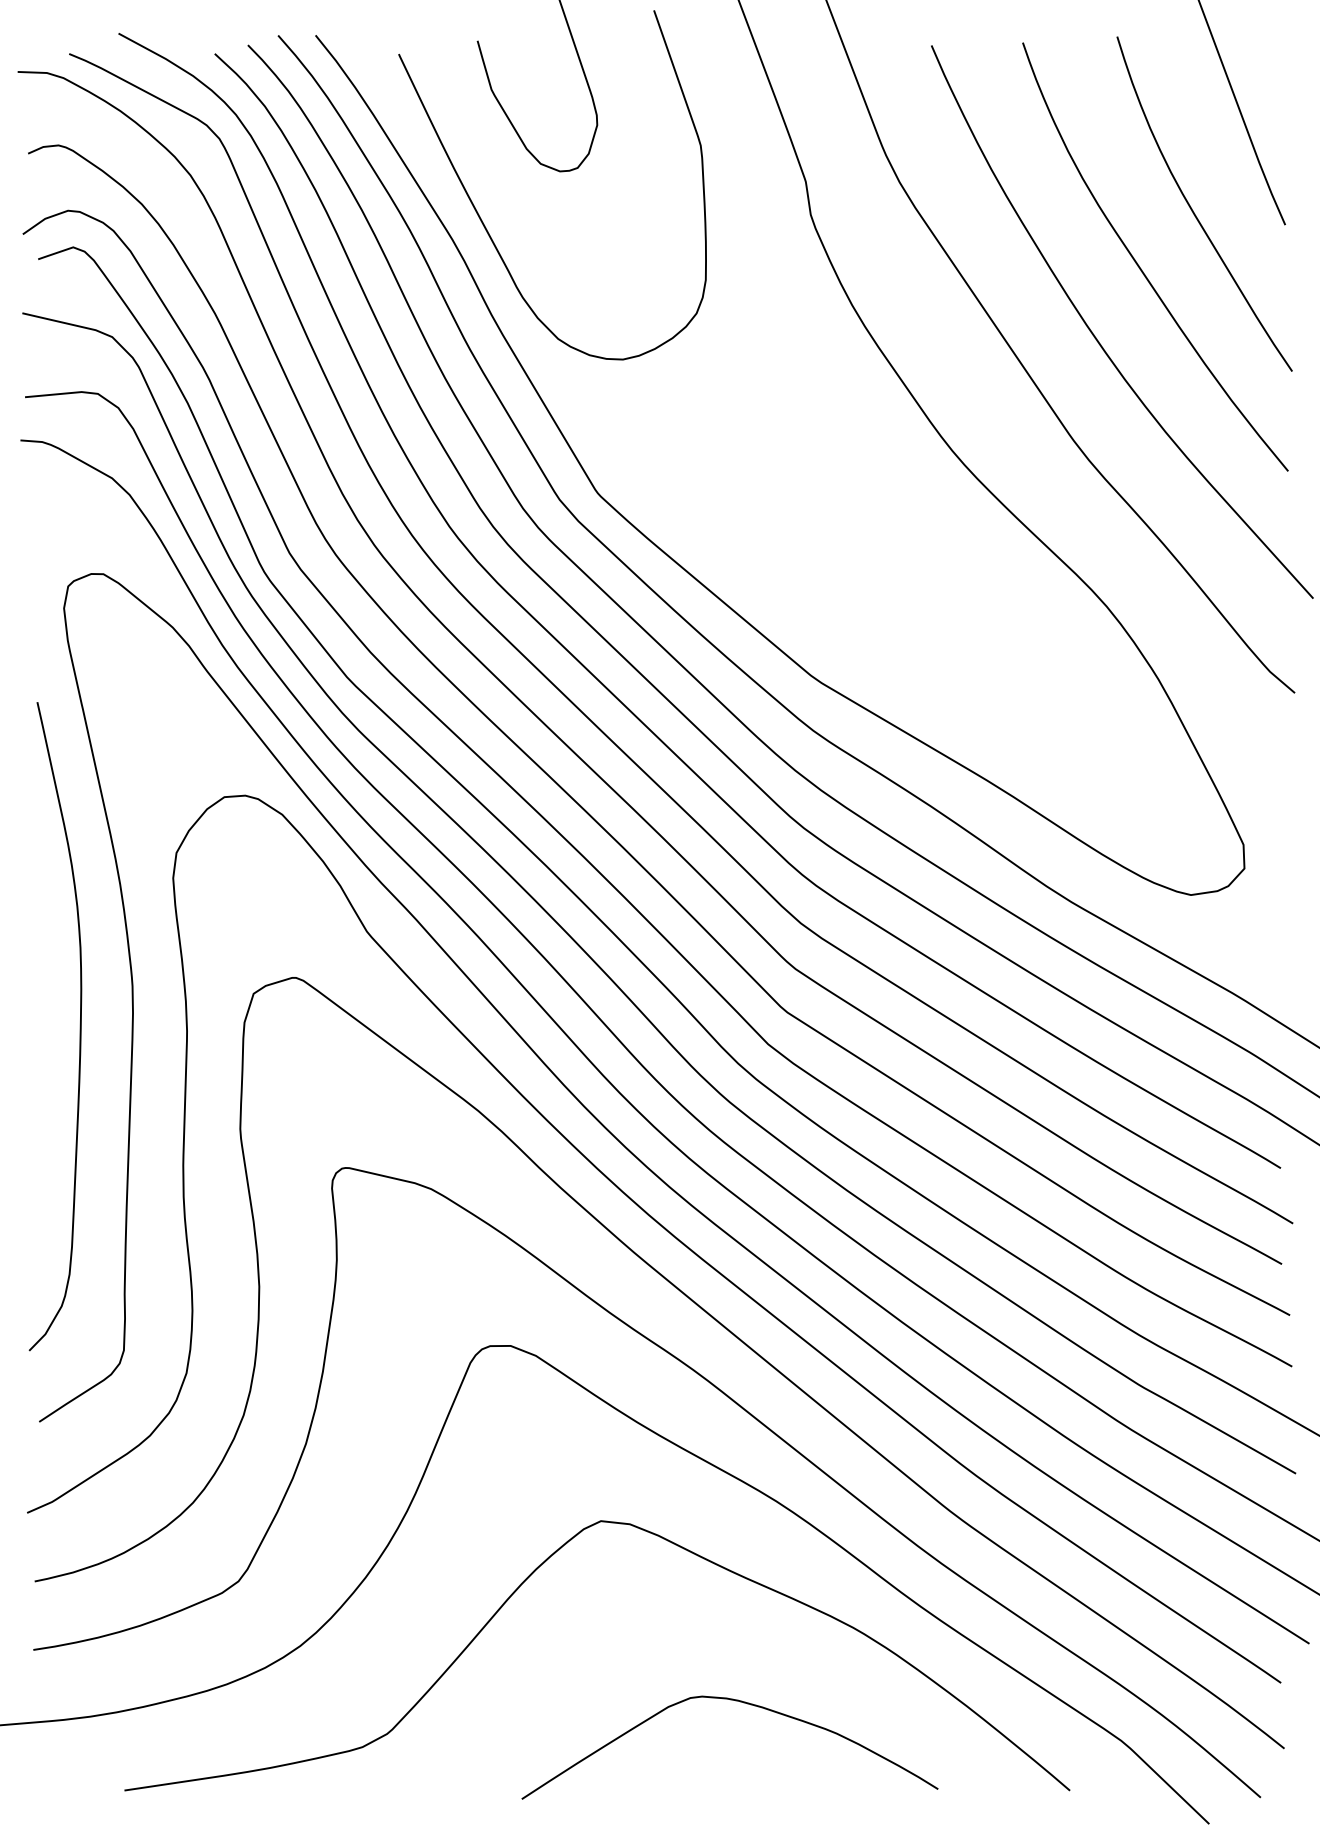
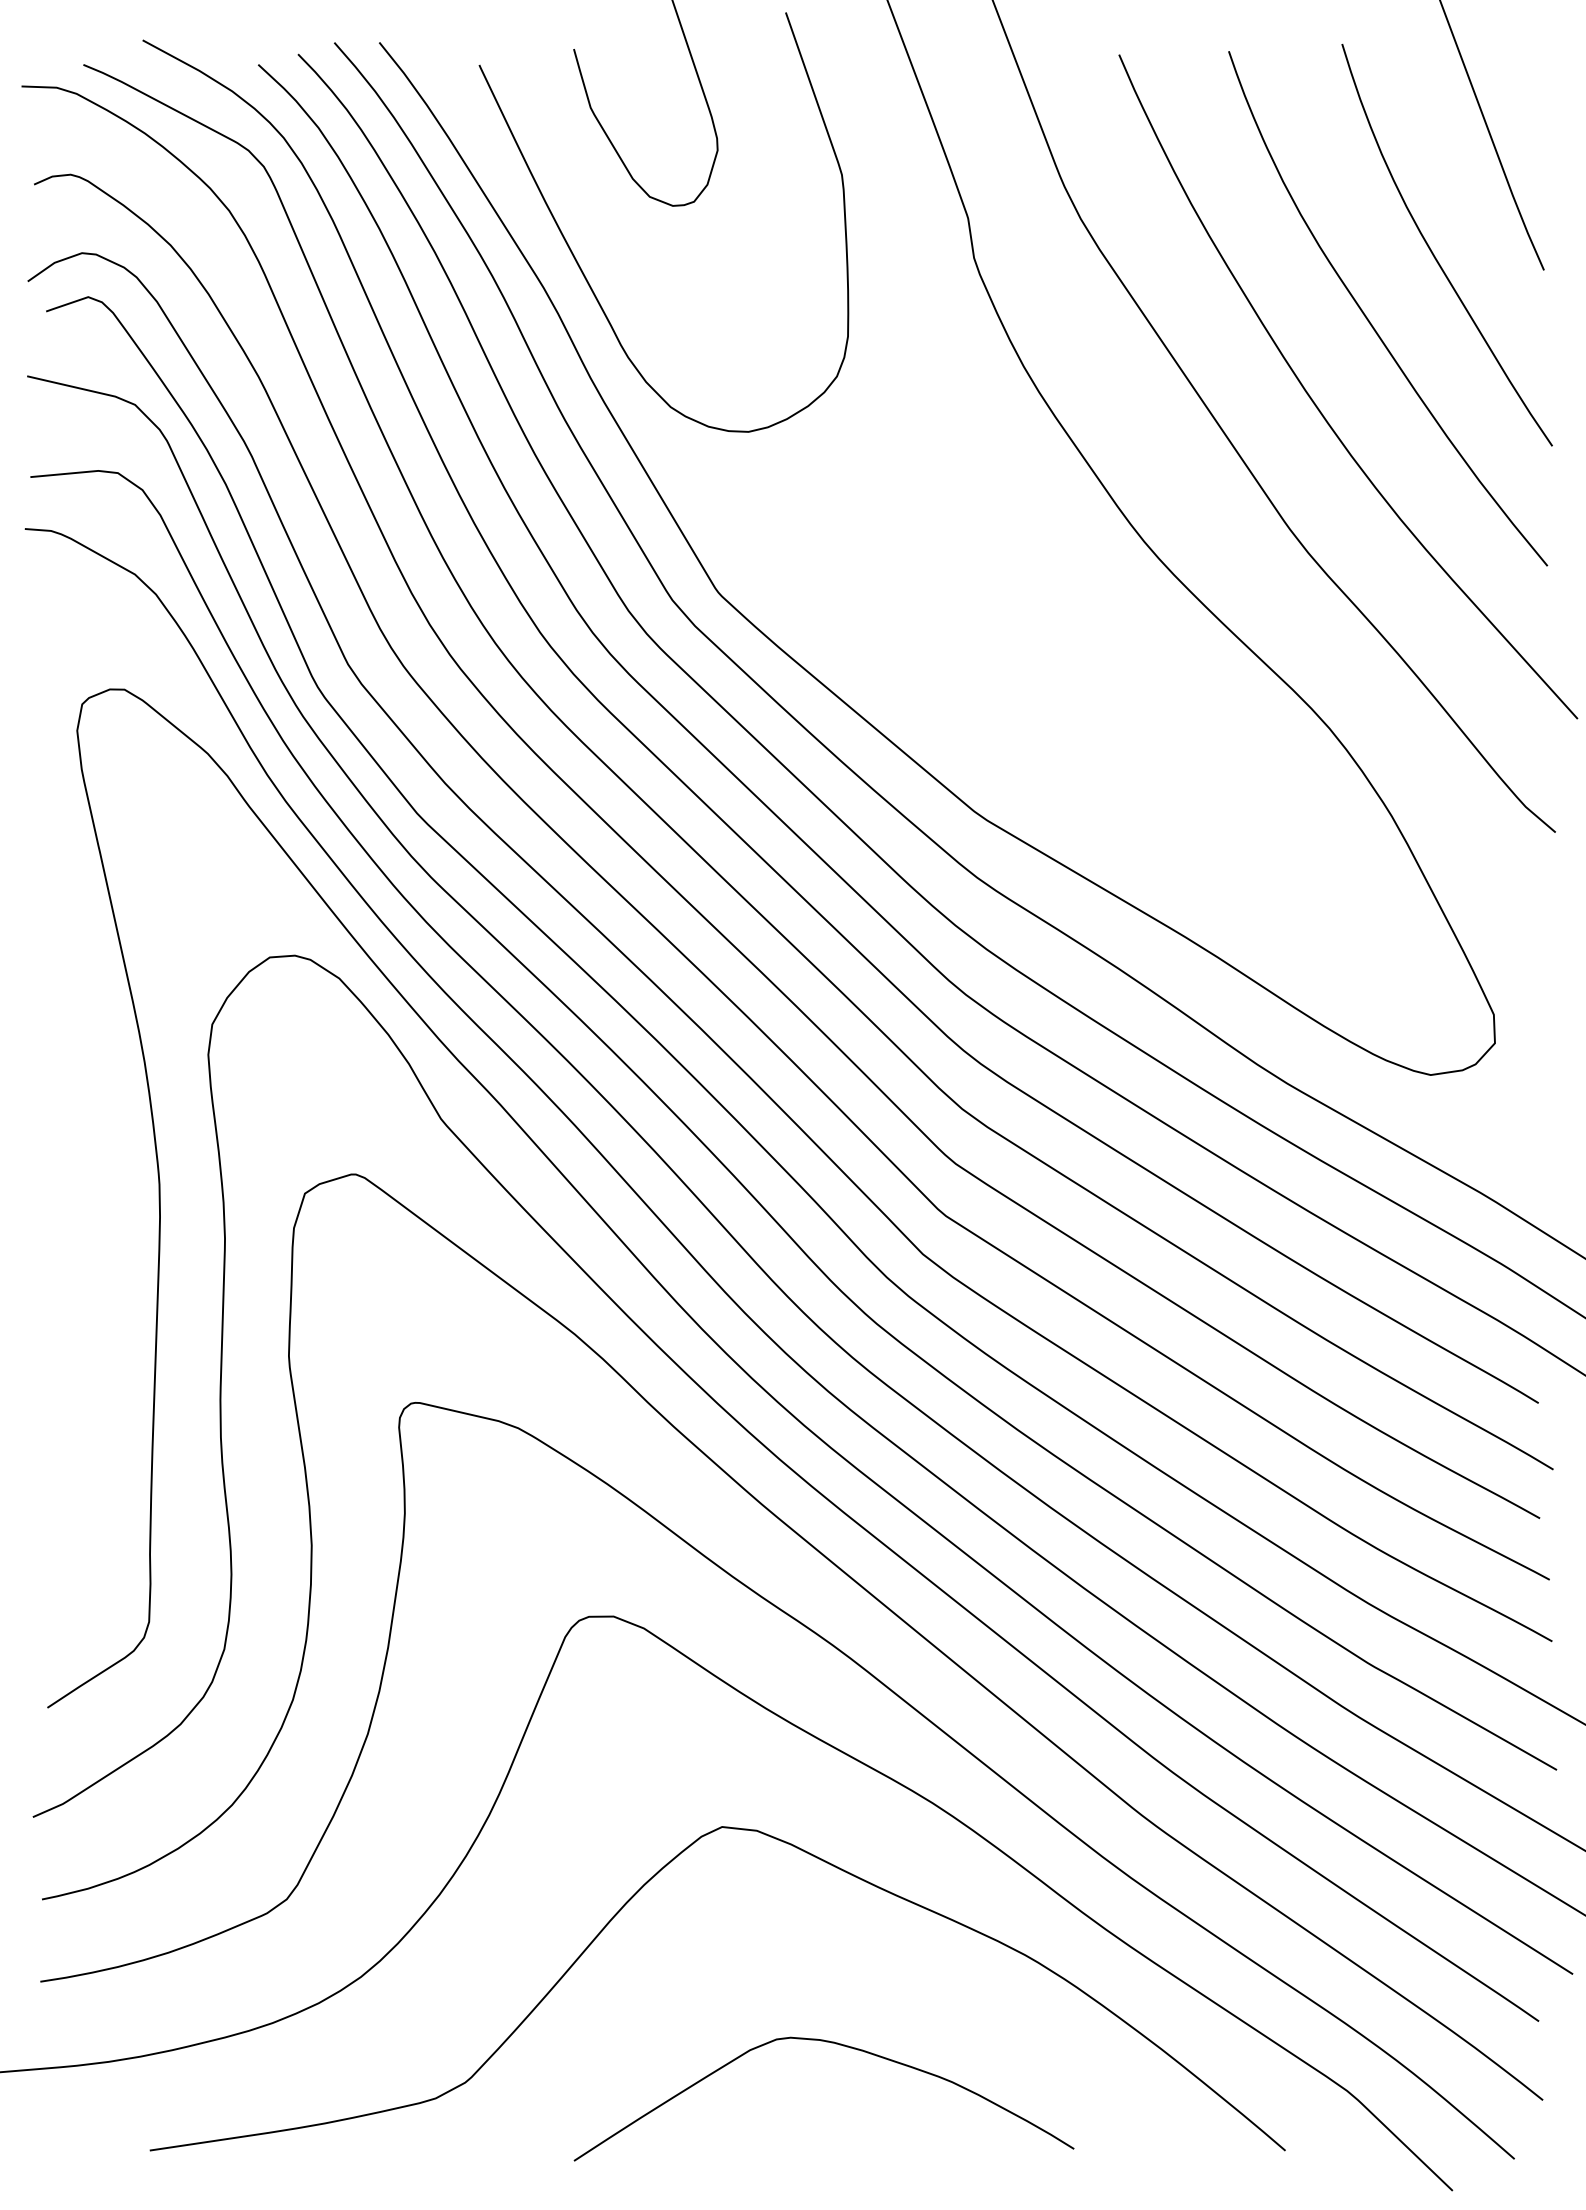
curve: (80, 1026) -> (96, 1232), removed
curve: (742, 1703) -> (839, 2045), moved

